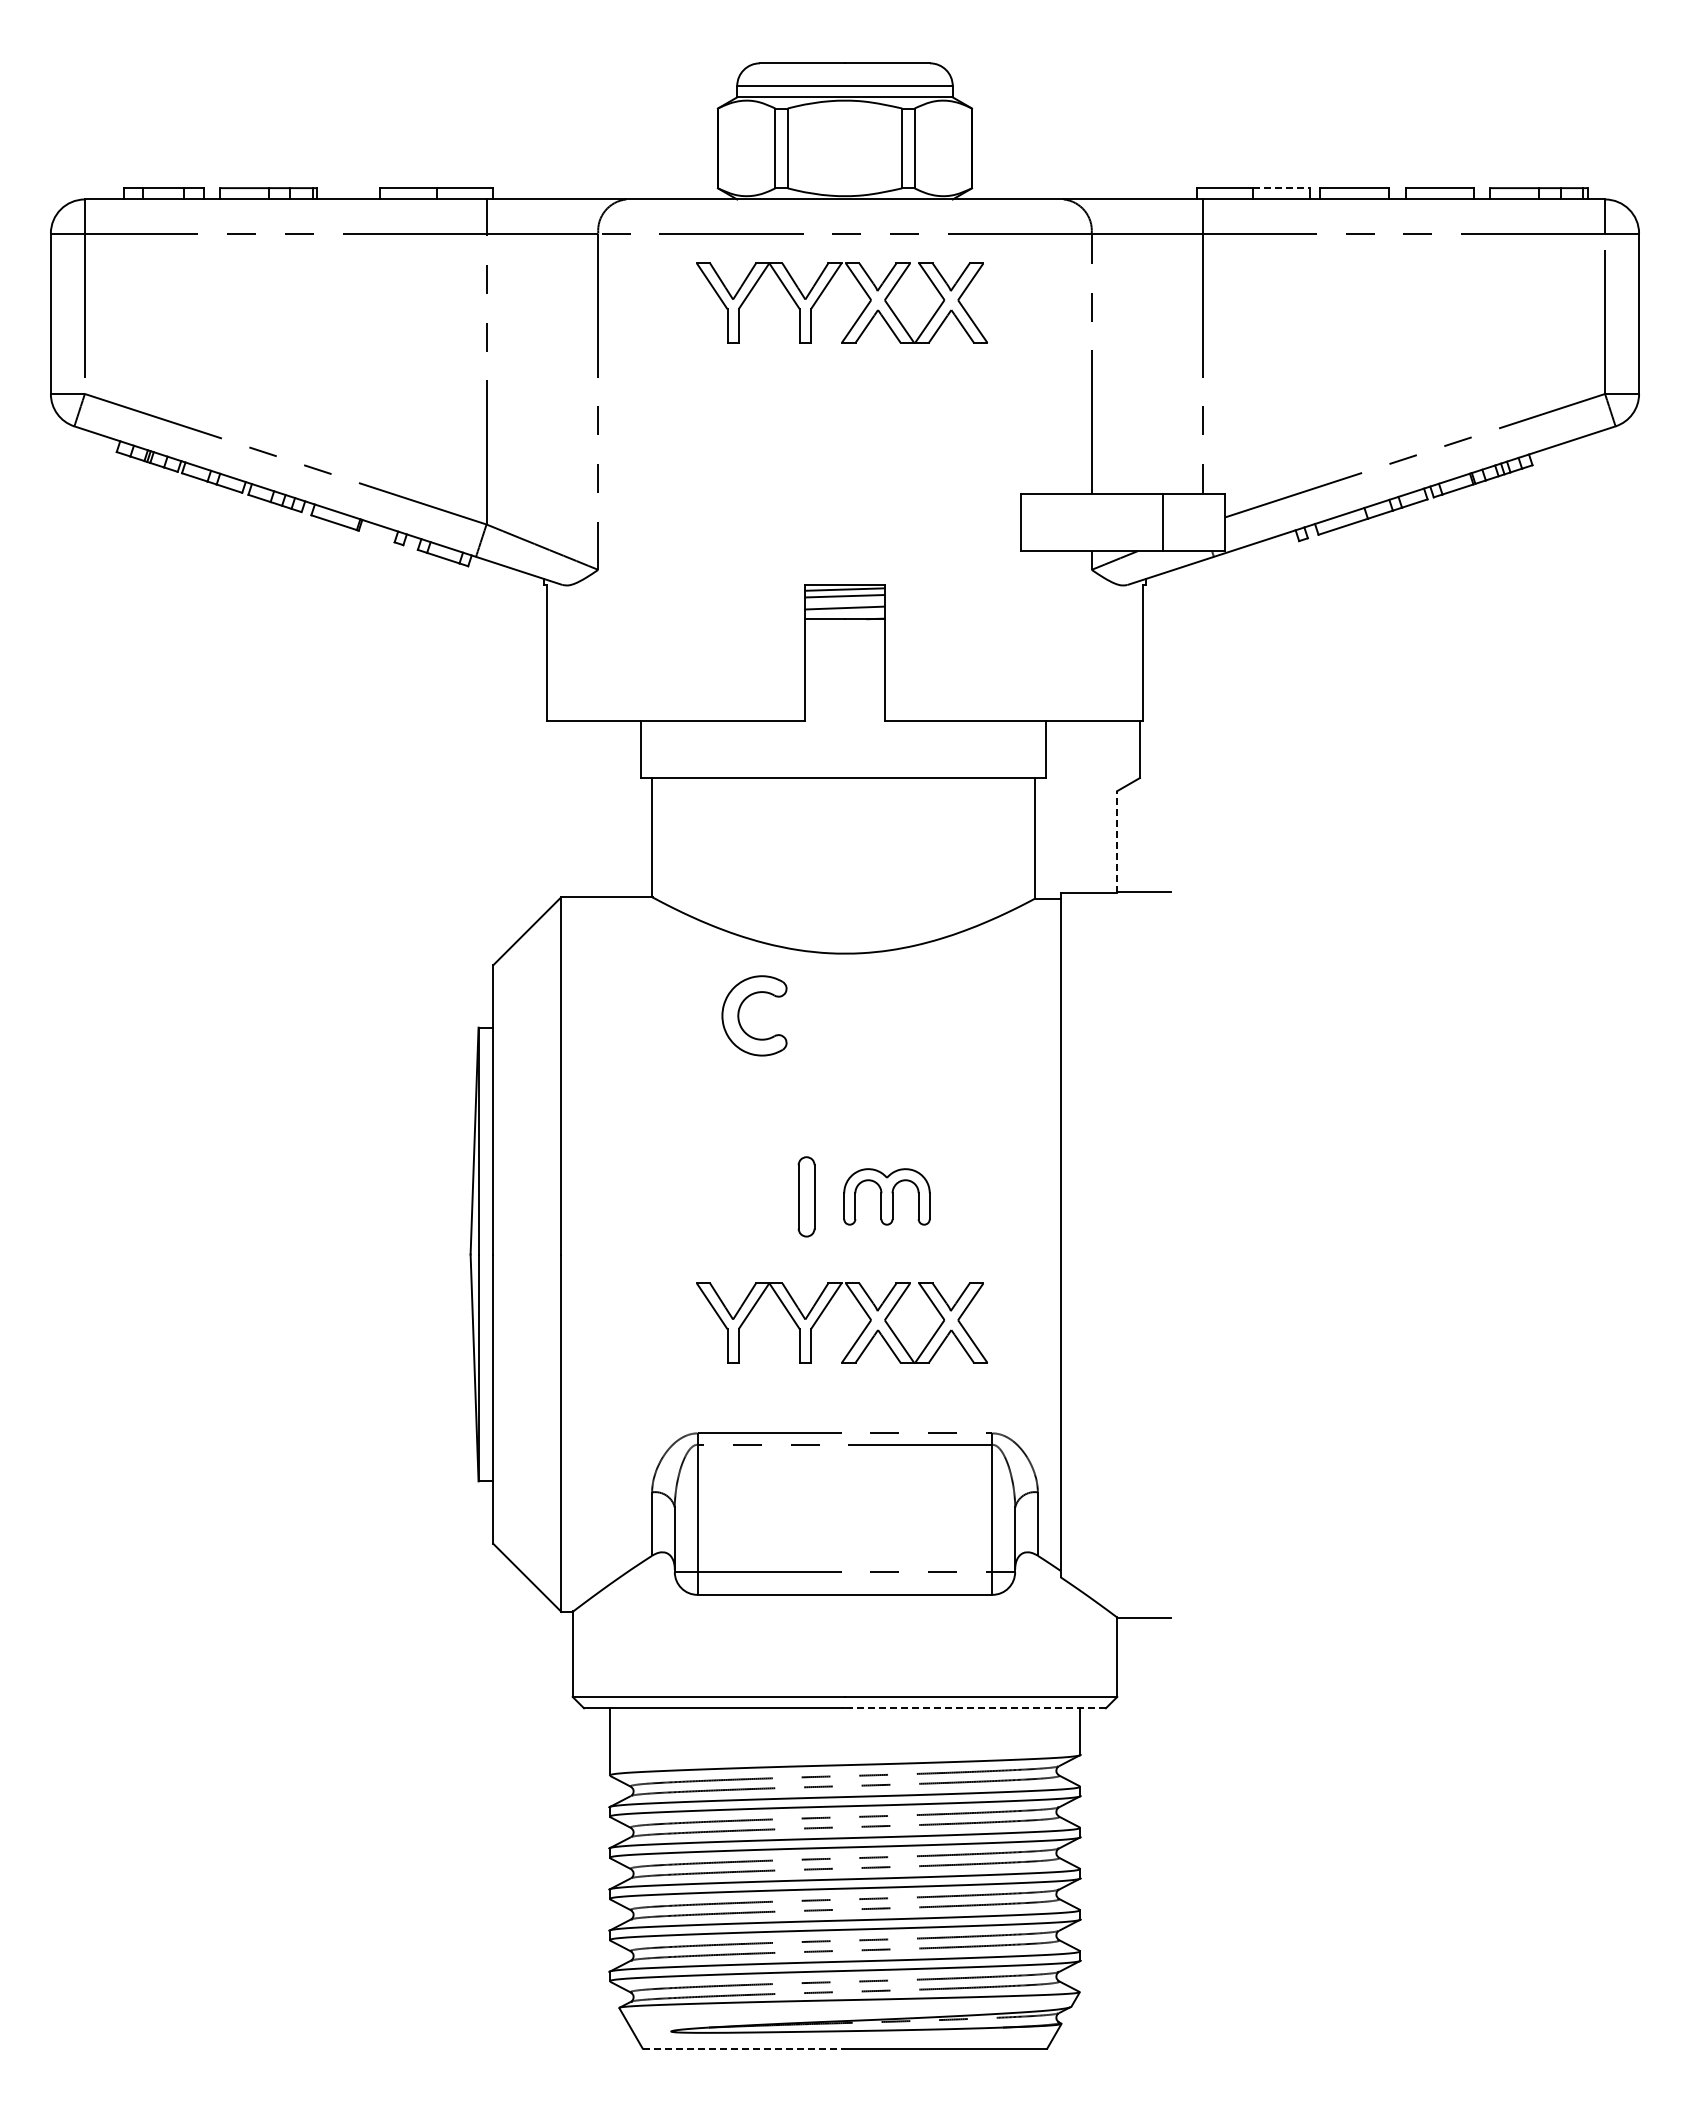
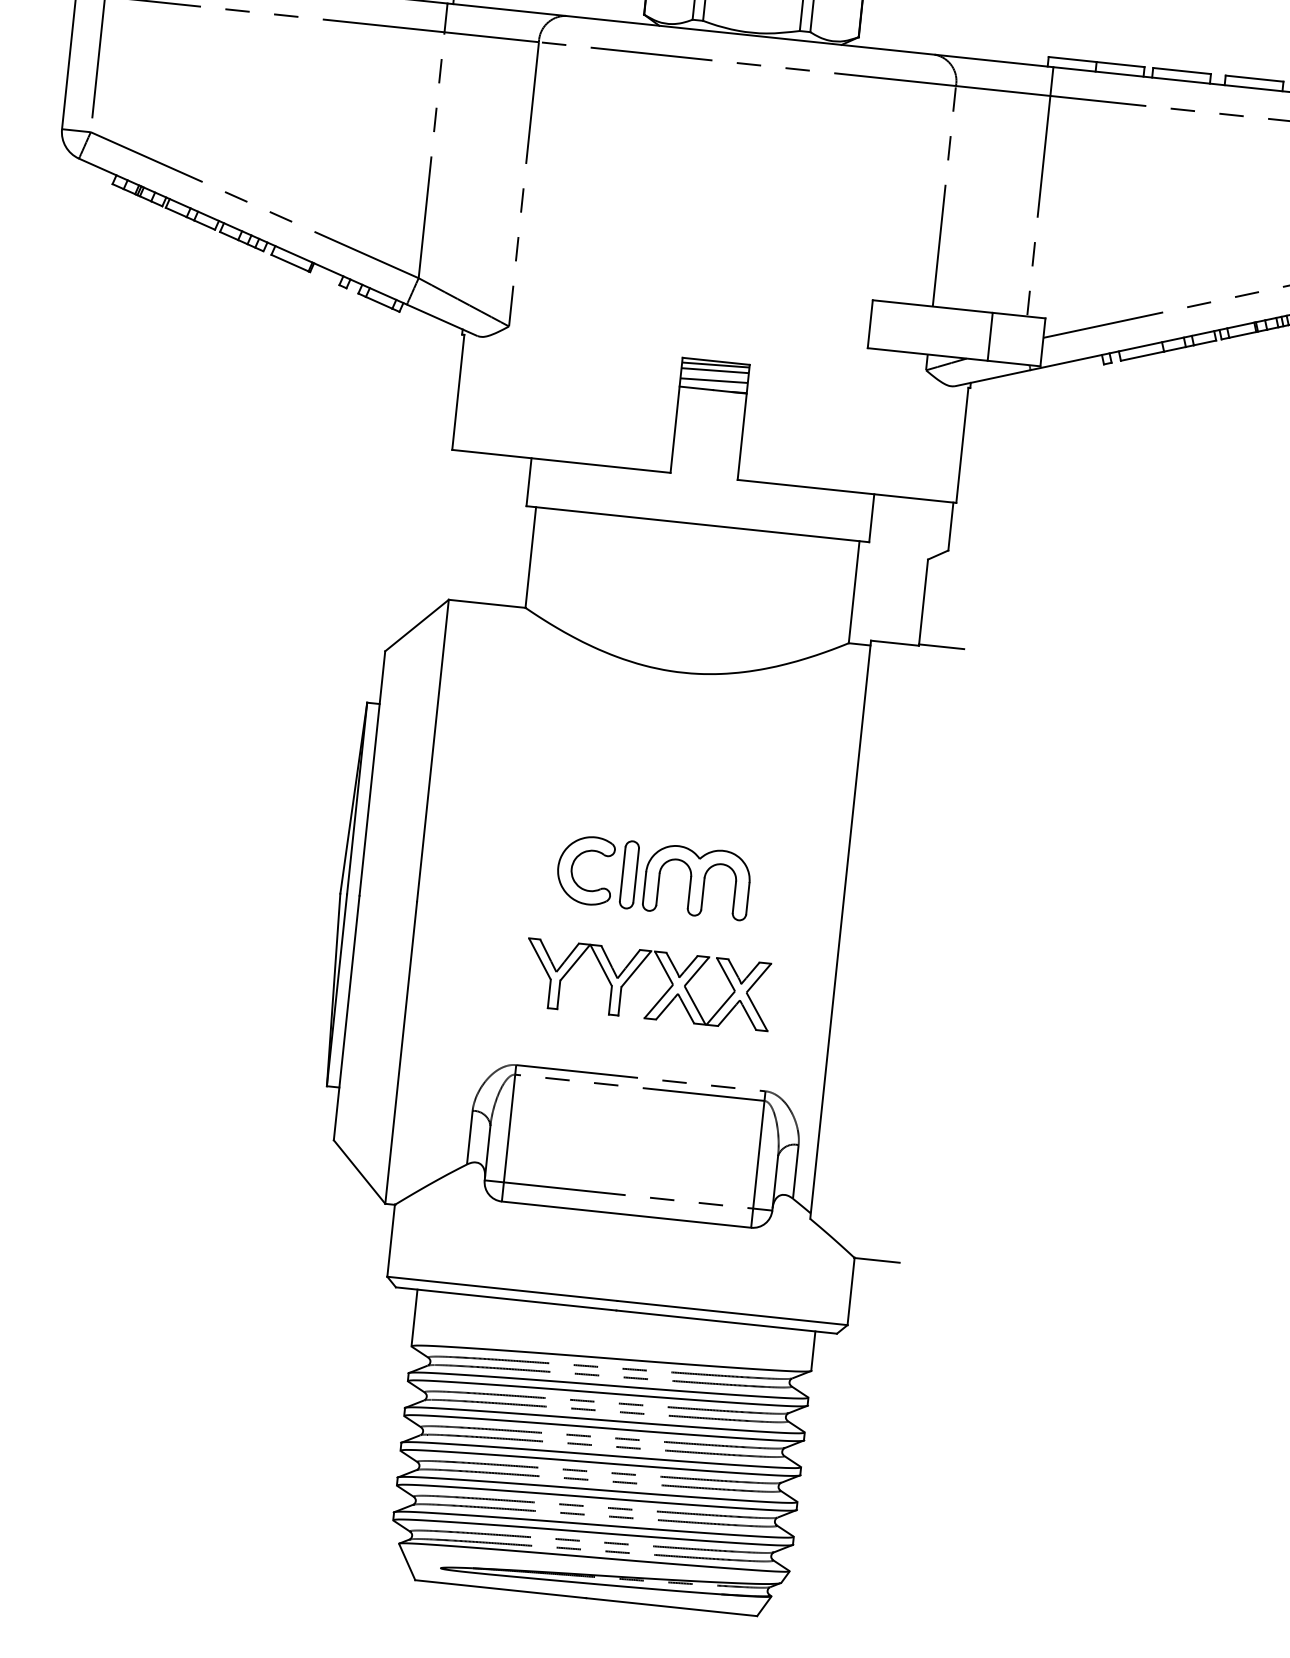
line: (1282, 188) -> (1121, 64), dashed -> solid
part: (823, 292) -> (724, 112), removed
line: (1117, 842) -> (923, 603), dashed -> solid
part: (739, 1015) -> (572, 868), moved
part: (886, 1196) -> (696, 881), size x1.43
line: (974, 1708) -> (725, 1322), dashed -> solid
line: (744, 2048) -> (501, 1589), dashed -> solid

